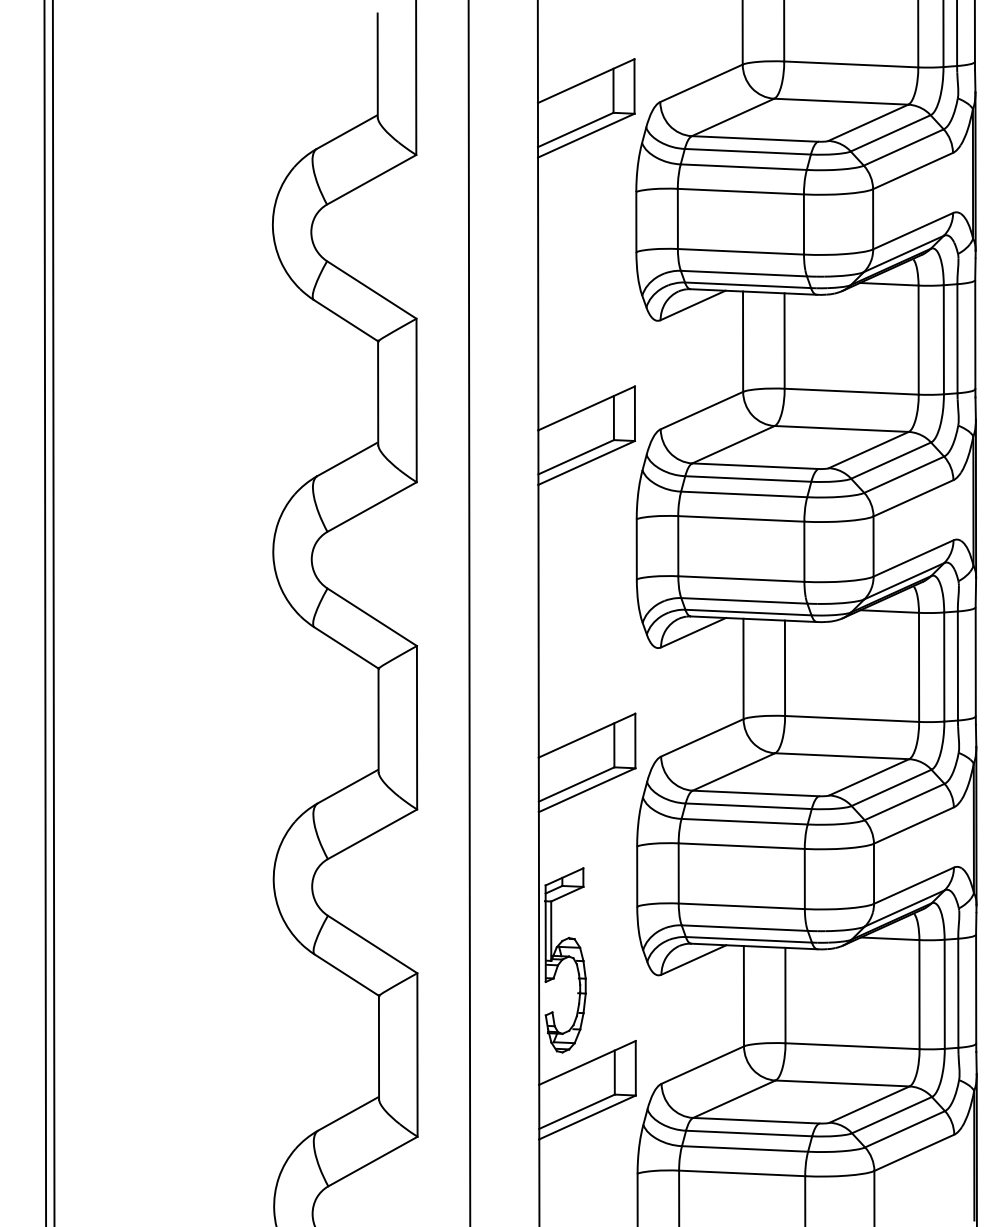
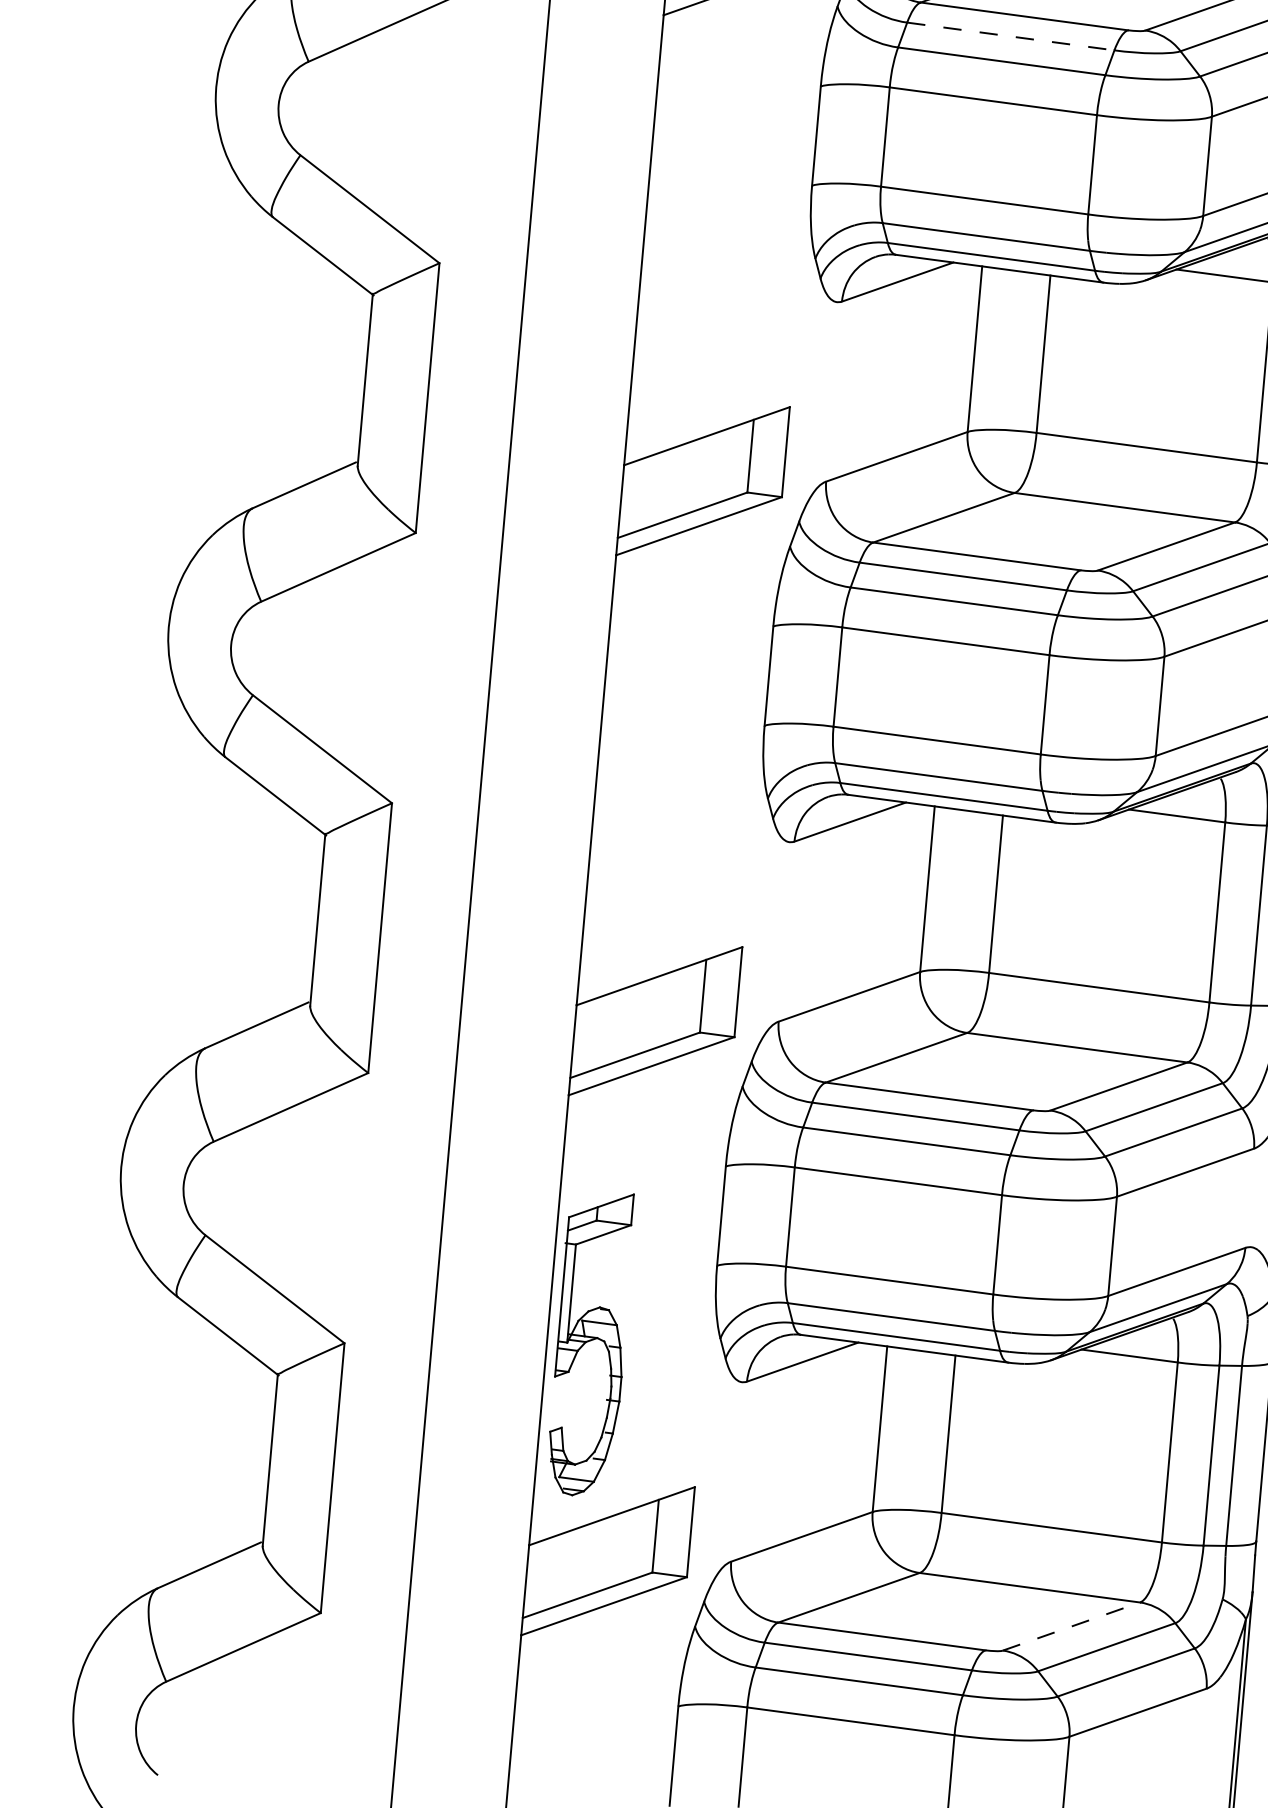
line: (748, 151) -> (1011, 36), solid -> dashed
line: (869, 1104) -> (1071, 1626), solid -> dashed

